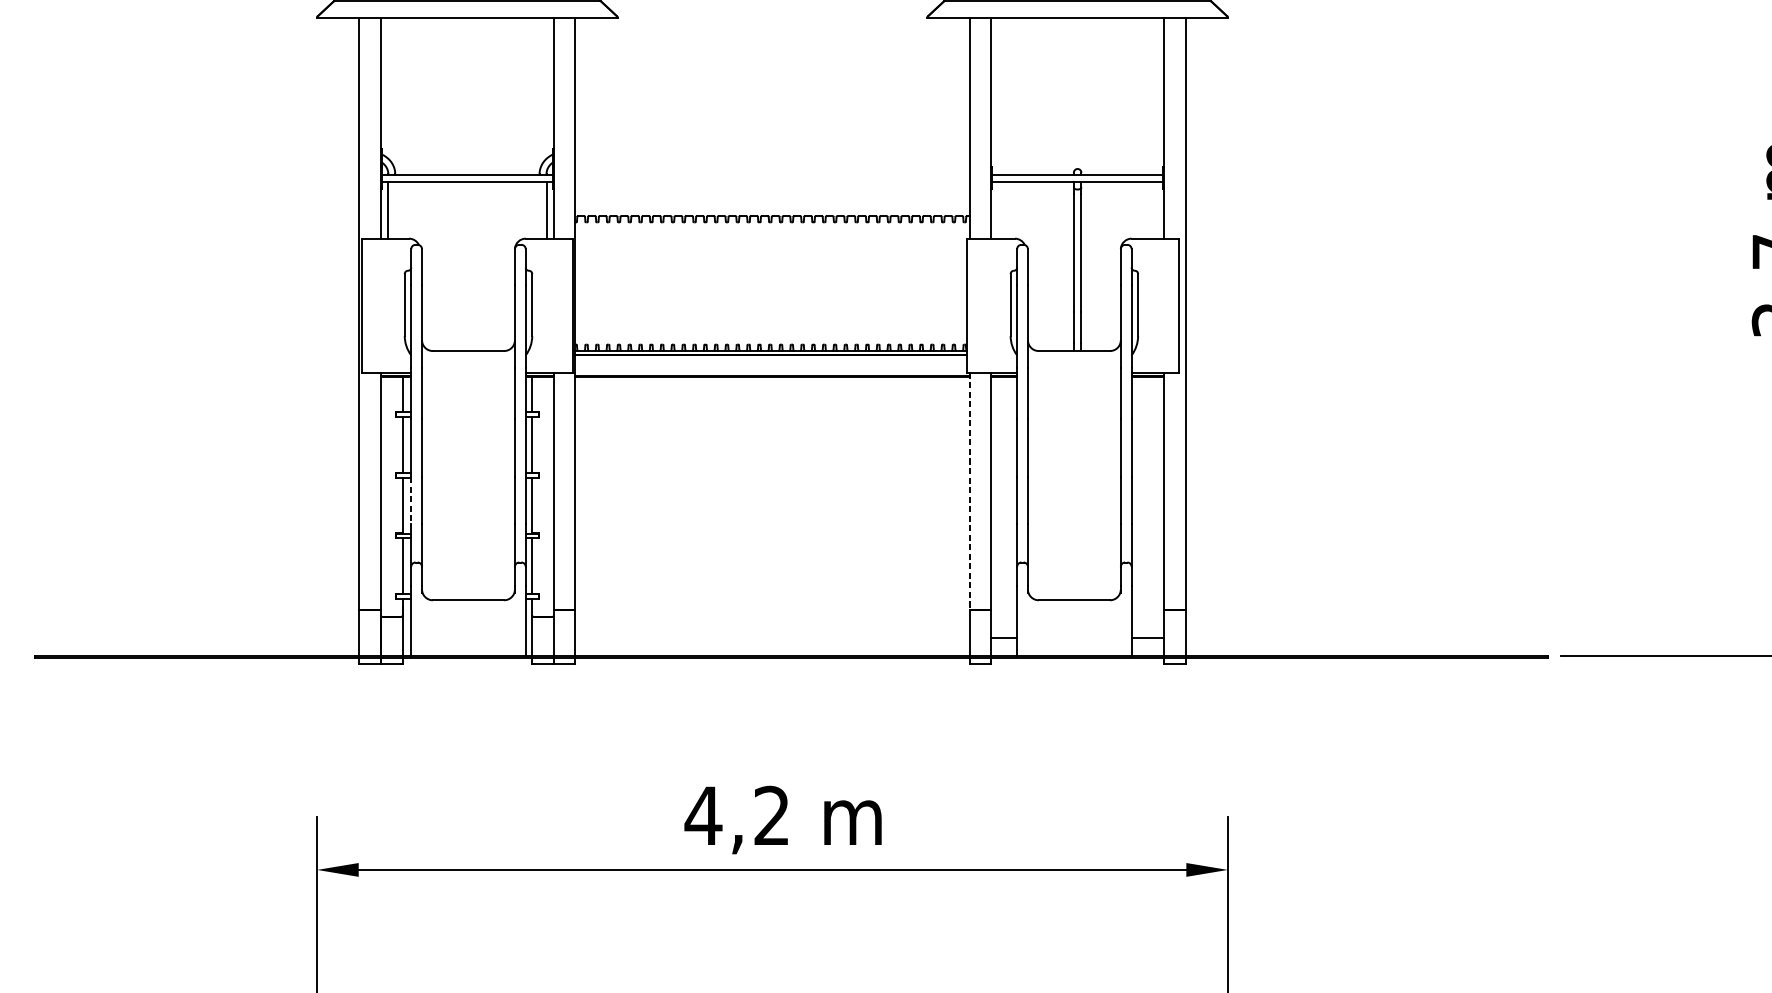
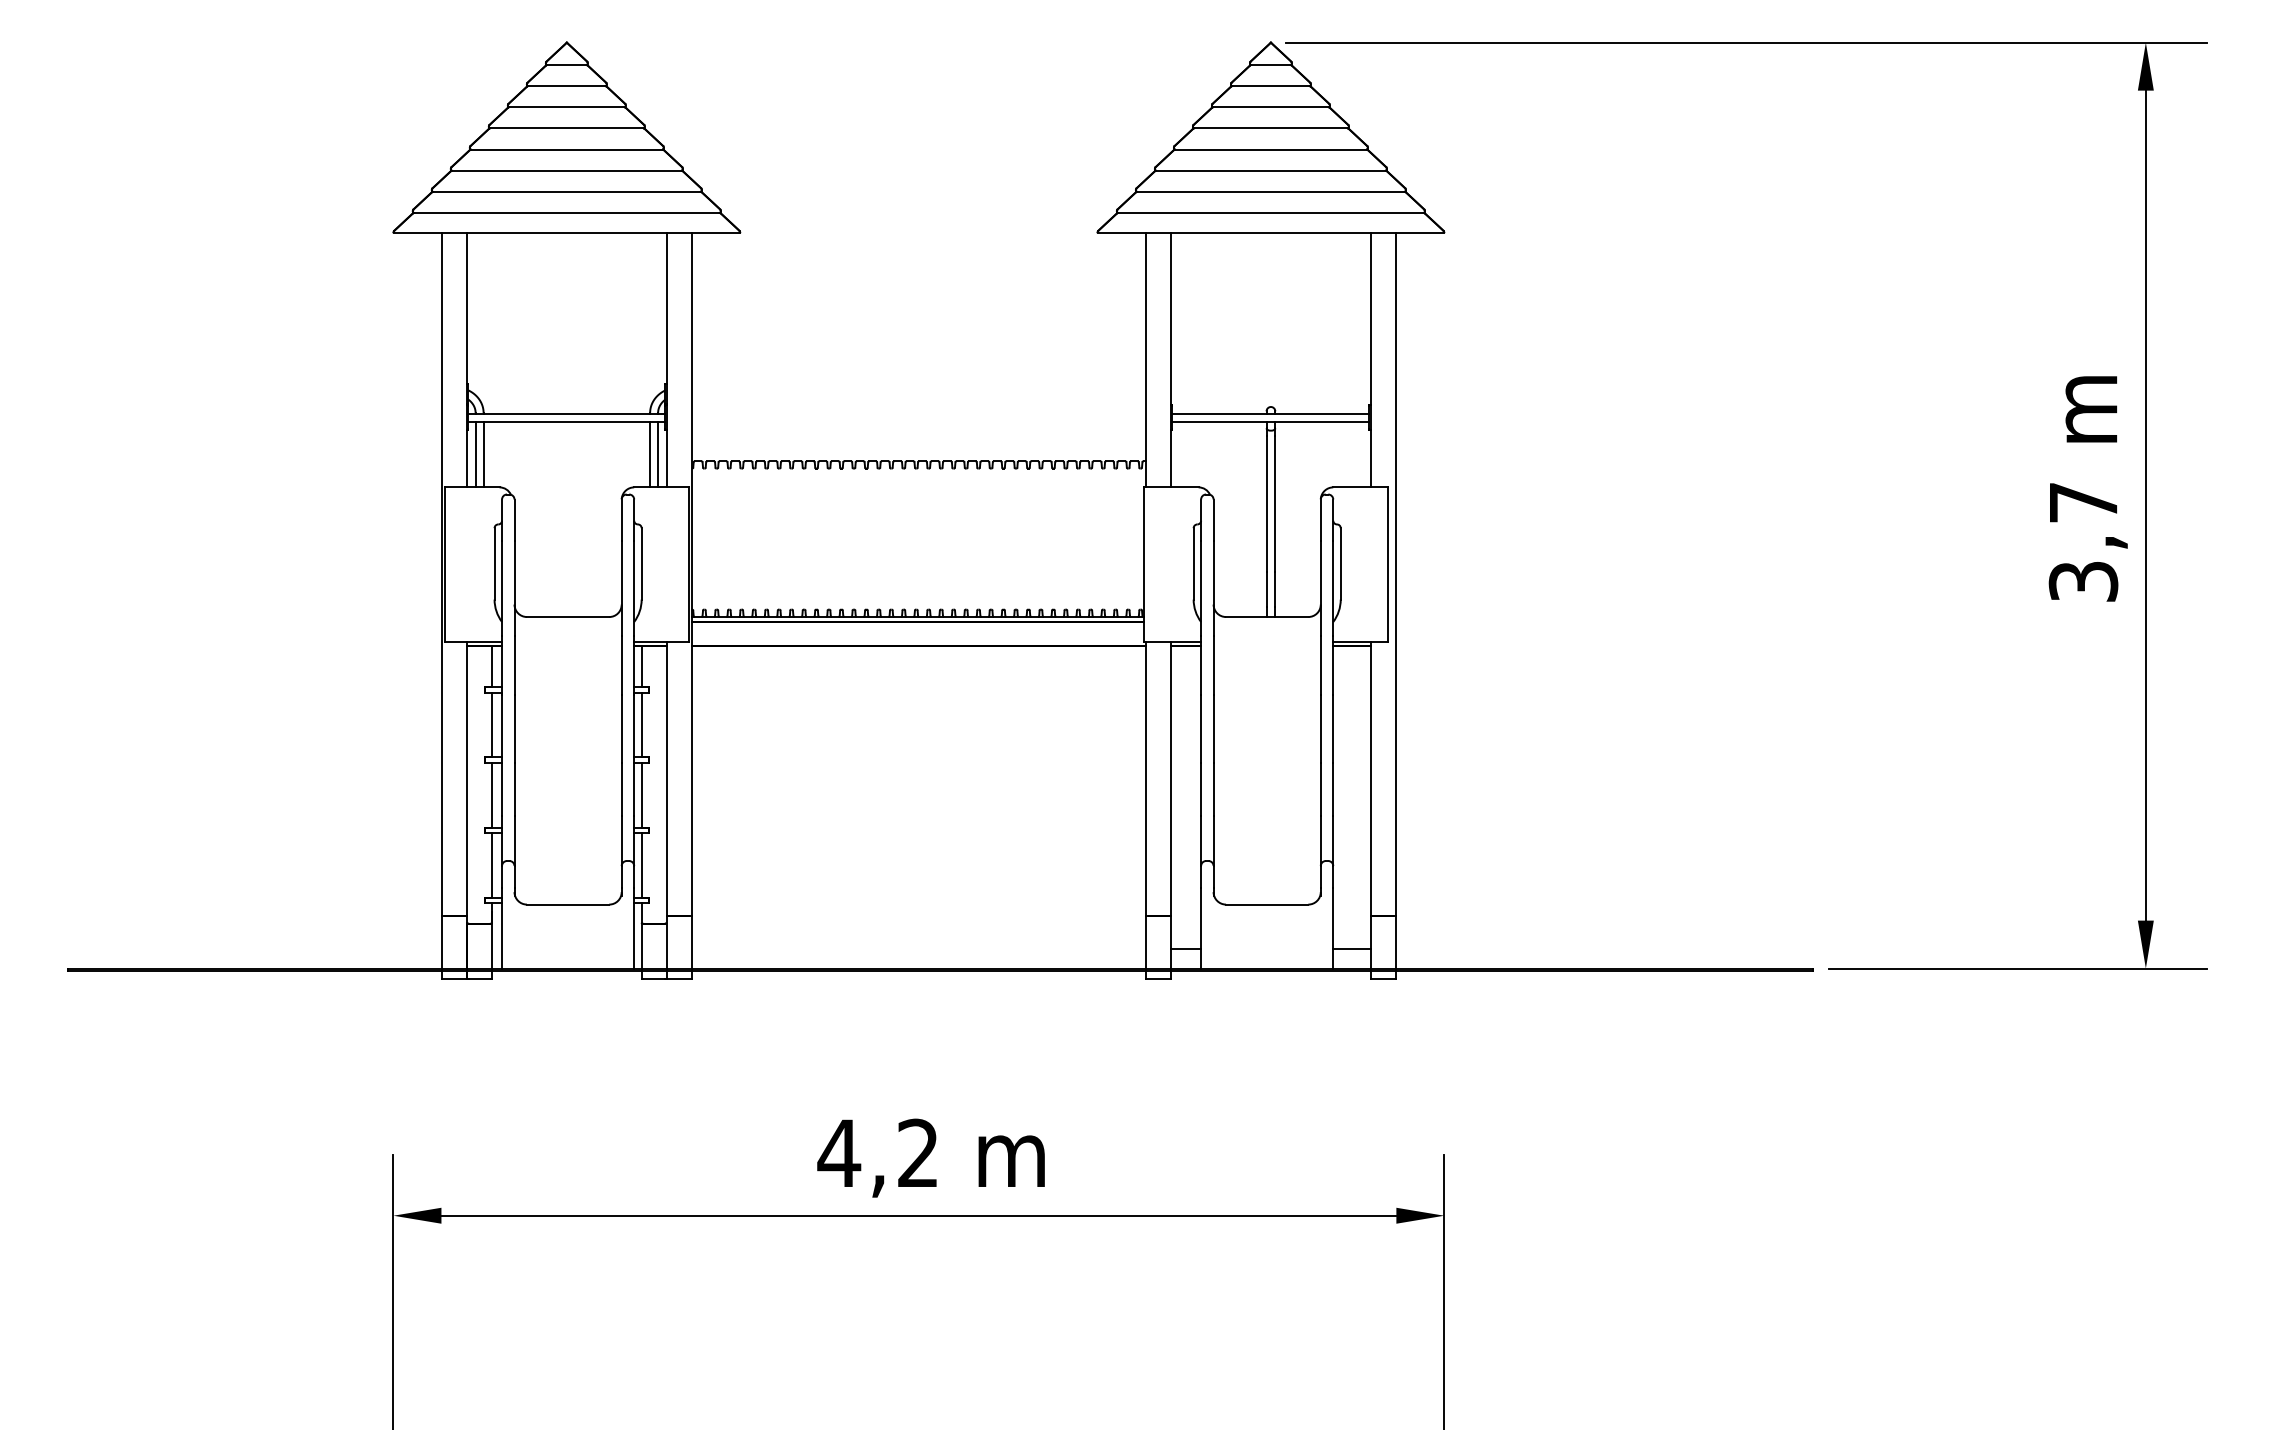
line: (395, 210) -> (483, 454), added
line: (539, 210) -> (650, 454), added
line: (969, 491) -> (1146, 779), dashed -> solid
line: (411, 500) -> (502, 789), dashed -> solid

